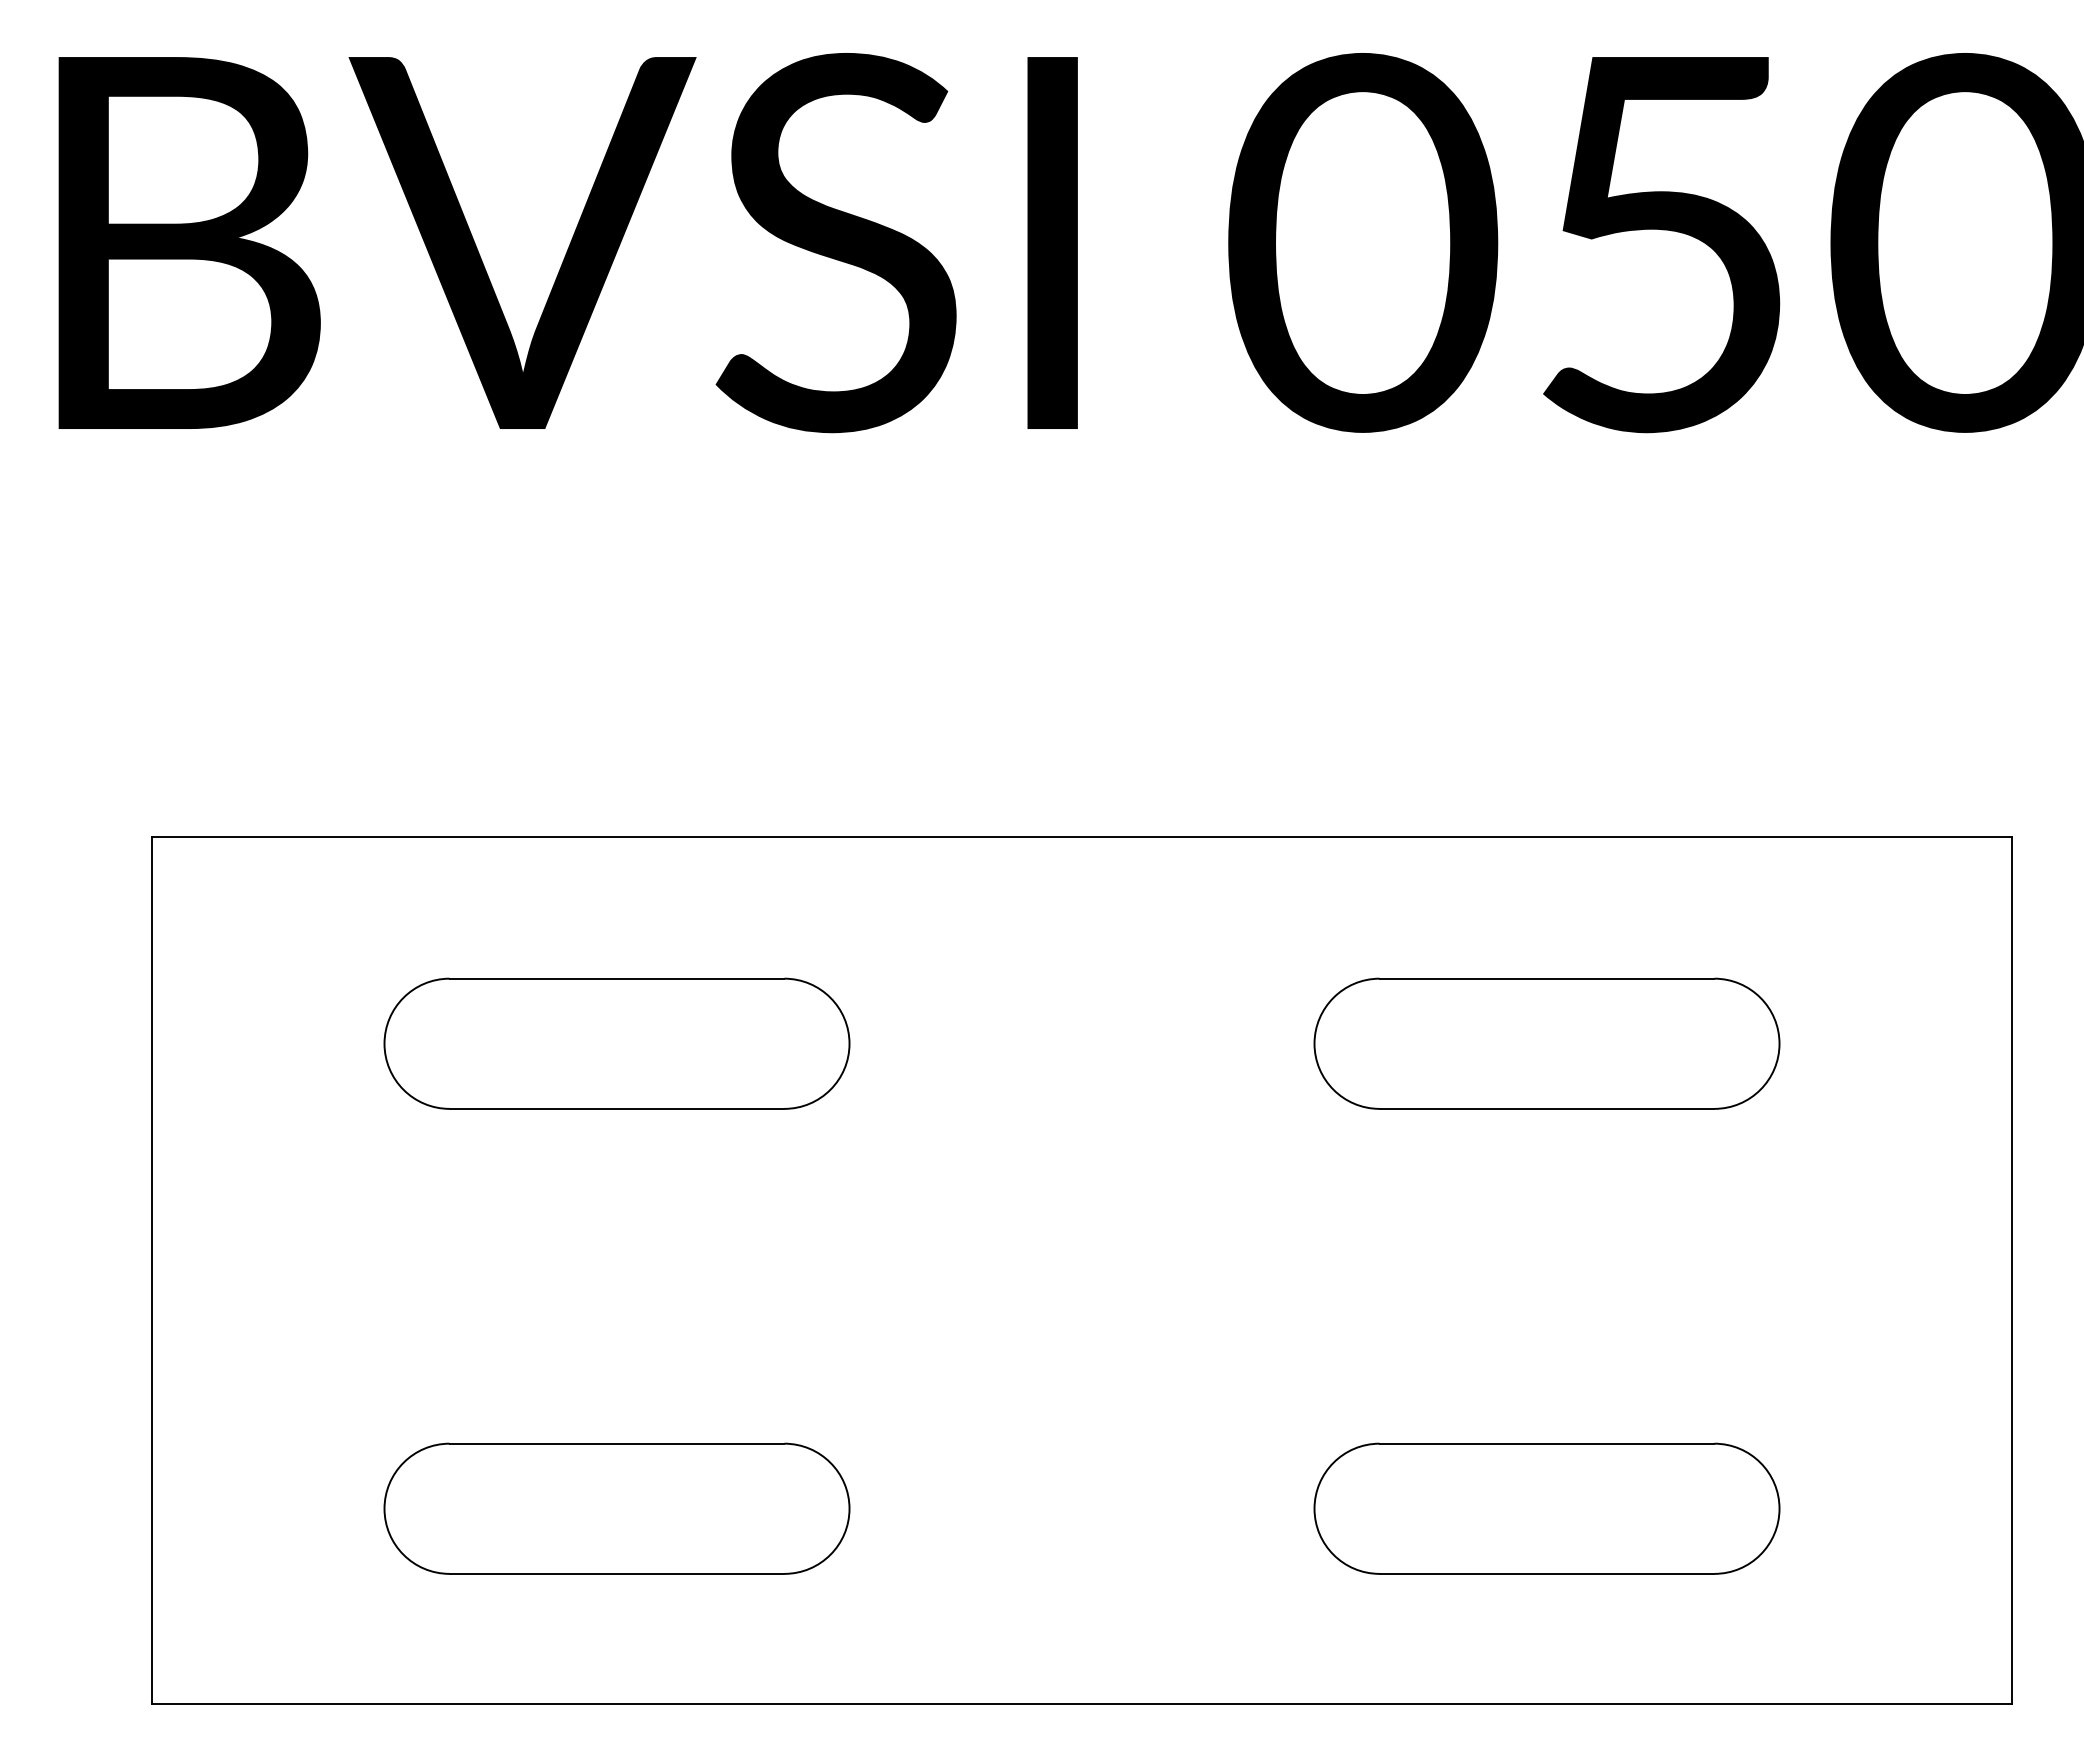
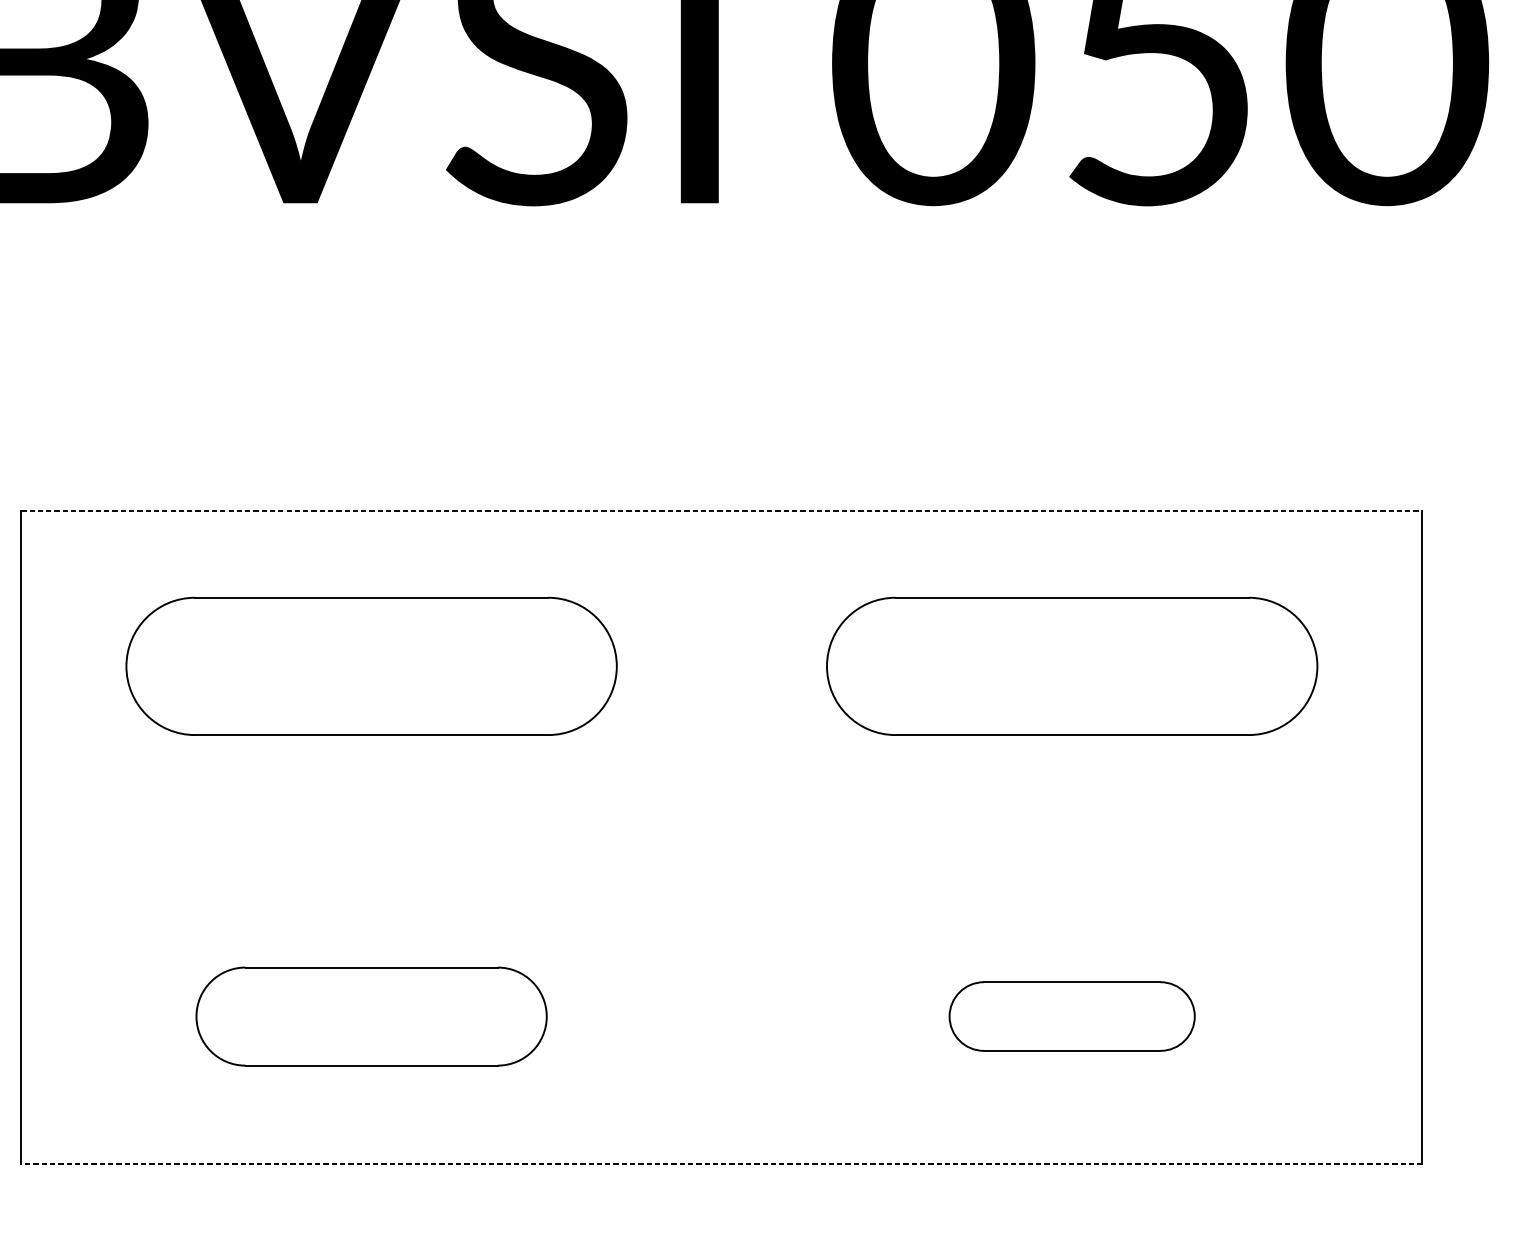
line: (1082, 837) -> (722, 510), solid -> dashed
part: (616, 1043) -> (371, 666), size x1.4
part: (1546, 1043) -> (1071, 666), size x1.4
part: (1546, 1508) -> (1071, 1016), size x0.7
line: (1082, 1704) -> (722, 1164), solid -> dashed

